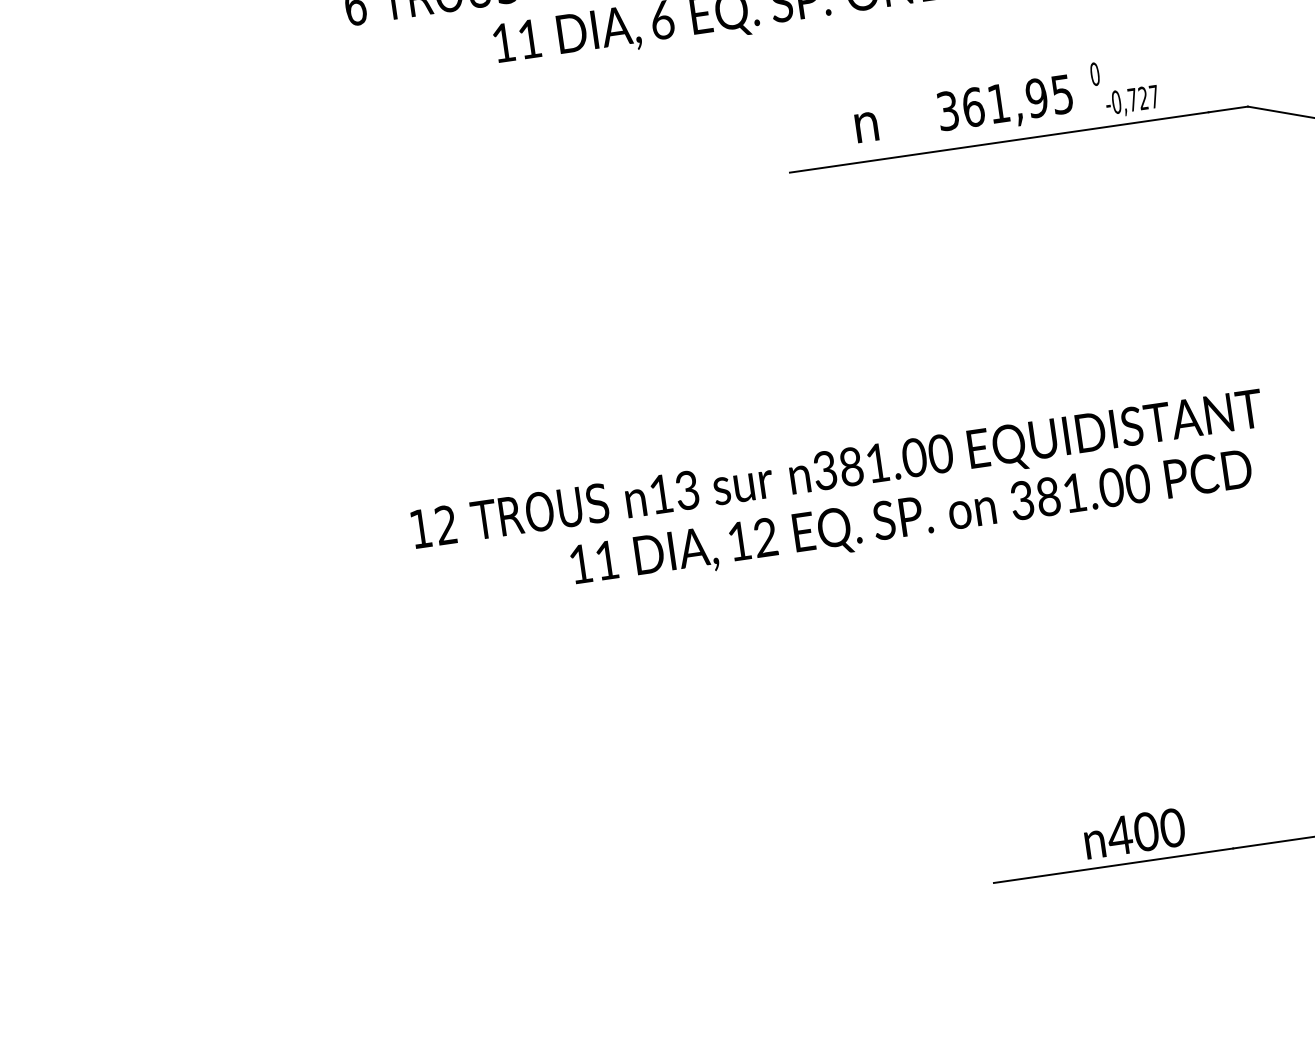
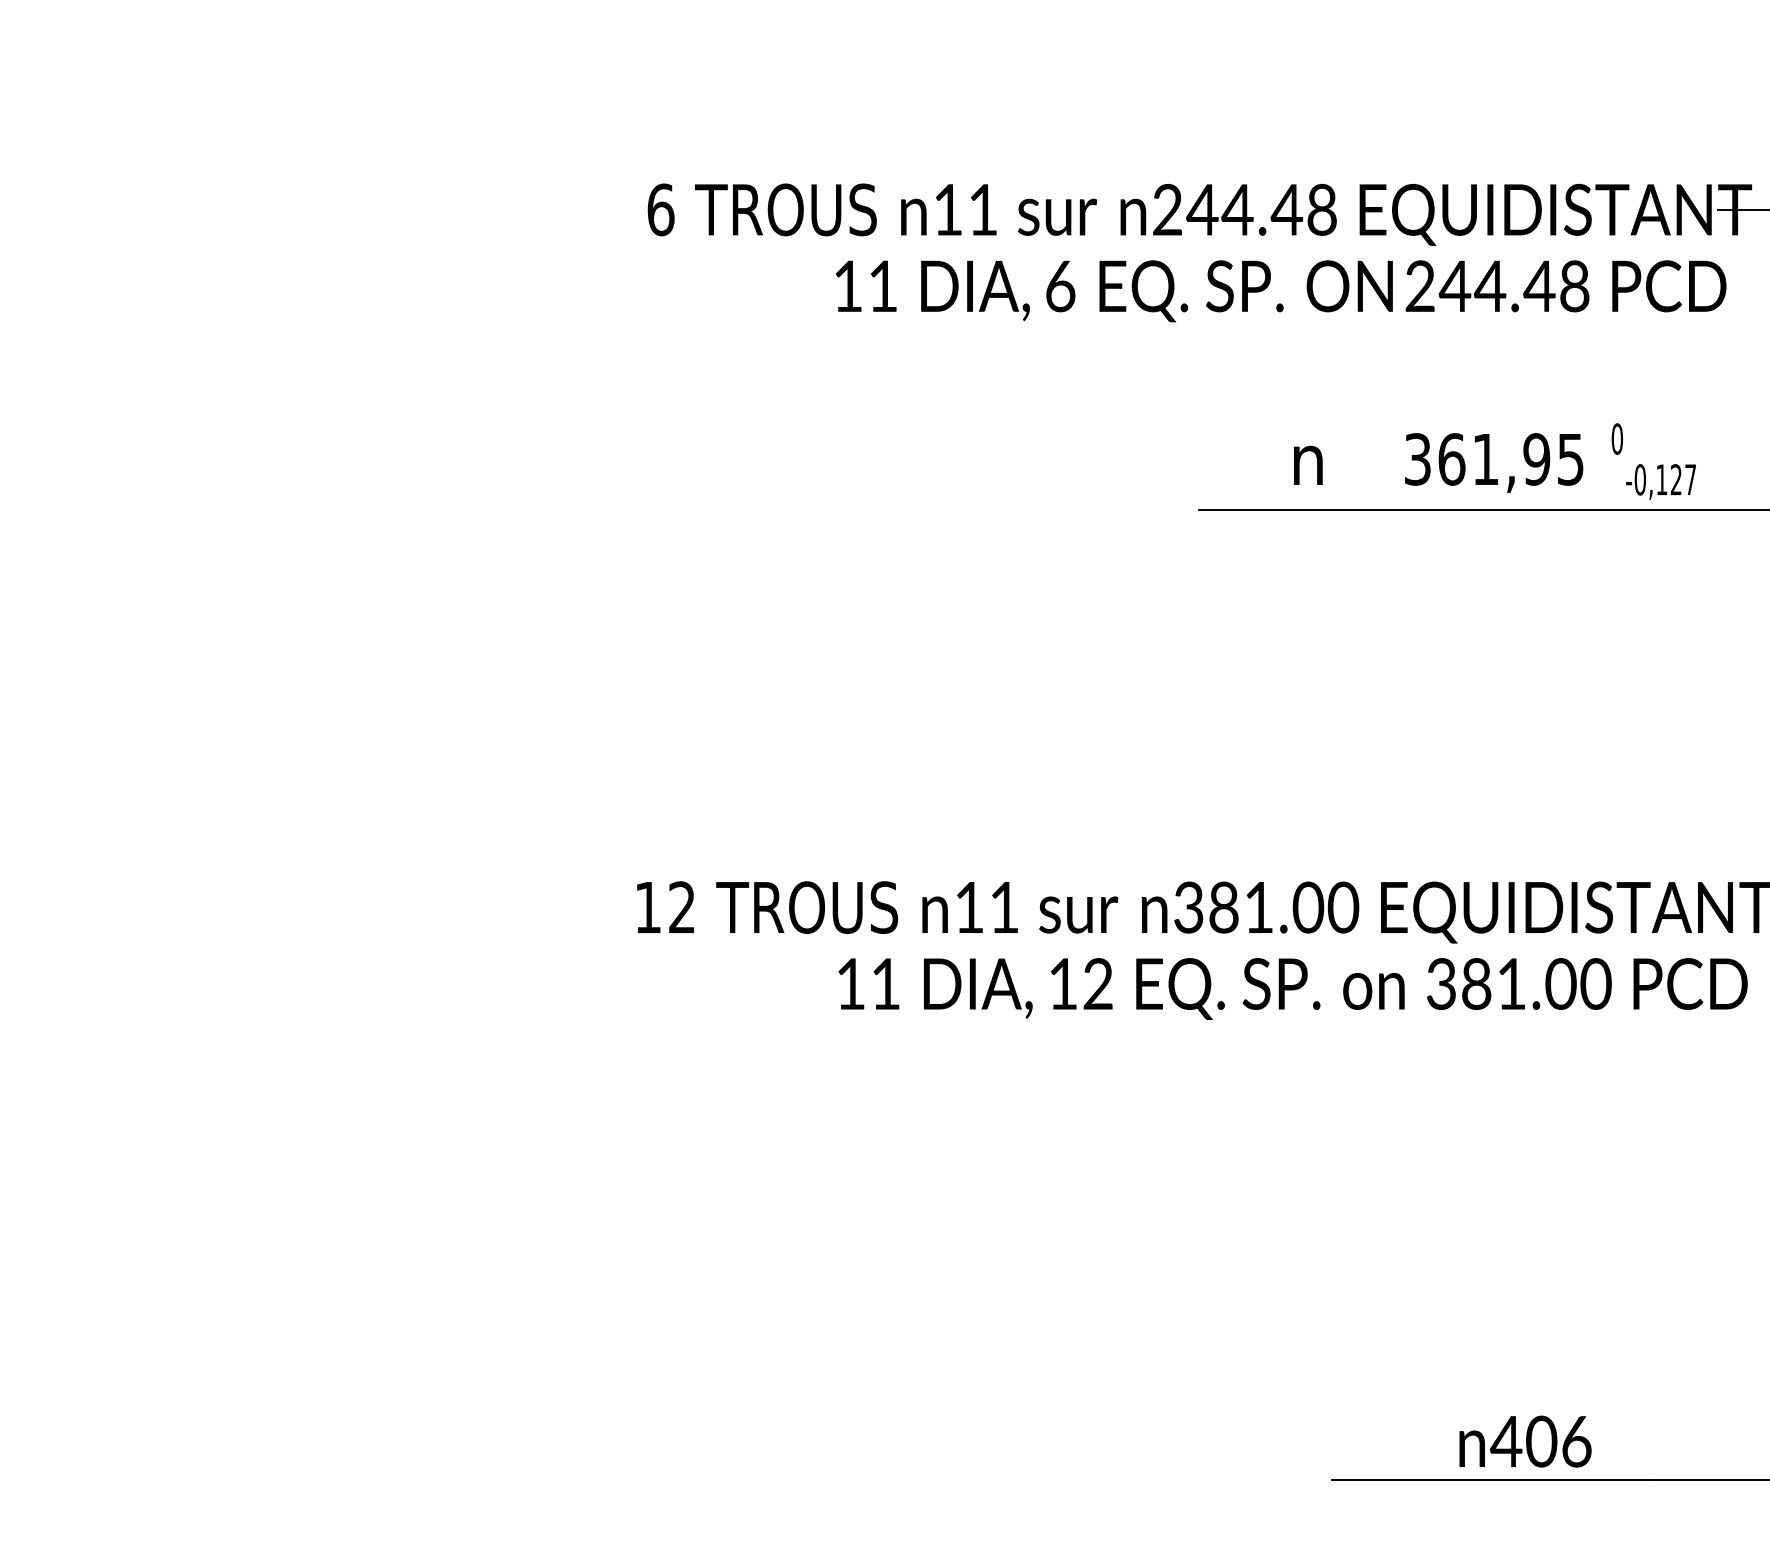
text: (1132, 99) -> (1661, 479), -0,727 -> -0,127
text: (686, 490) -> (1003, 907), 13 -> 11
text: (1172, 827) -> (1576, 1441), 400 -> 406

